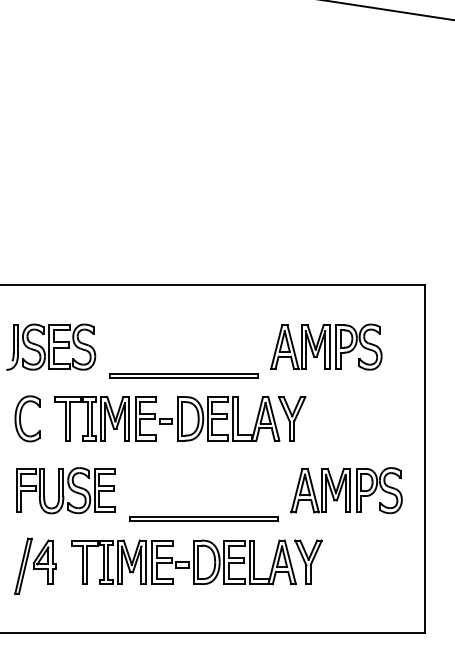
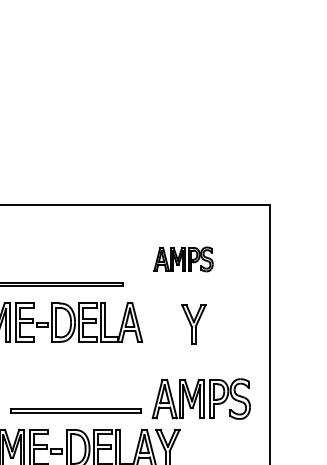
part: (326, 346) -> (183, 258), size x0.6
part: (292, 418) -> (194, 324), moved
part: (346, 490) -> (201, 398), moved

